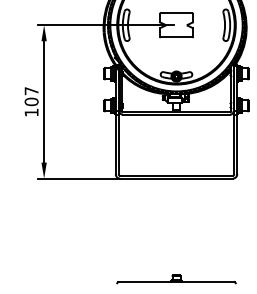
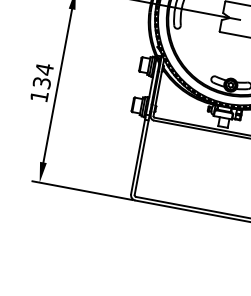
text: (31, 96) -> (43, 76), 107 -> 134

